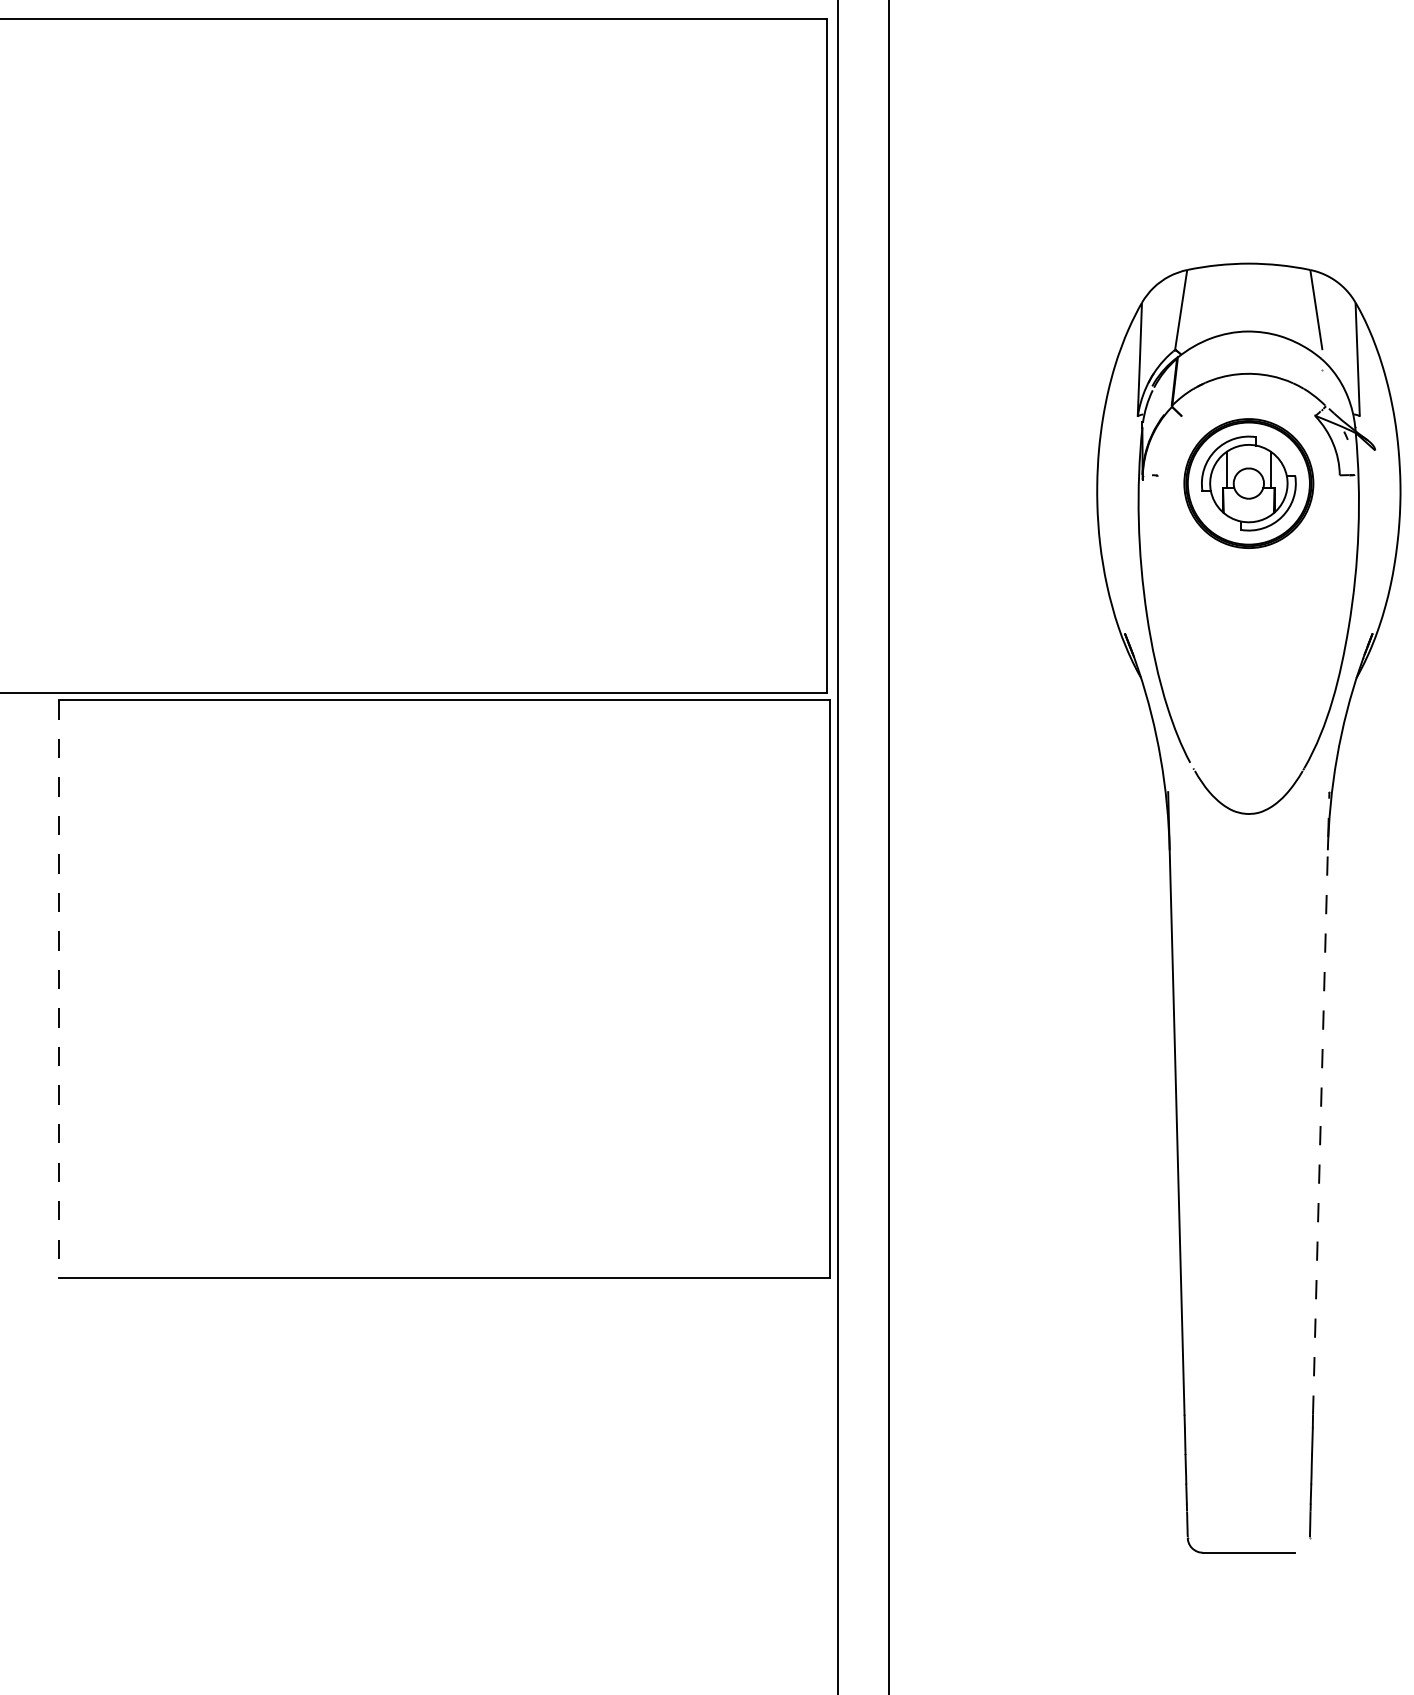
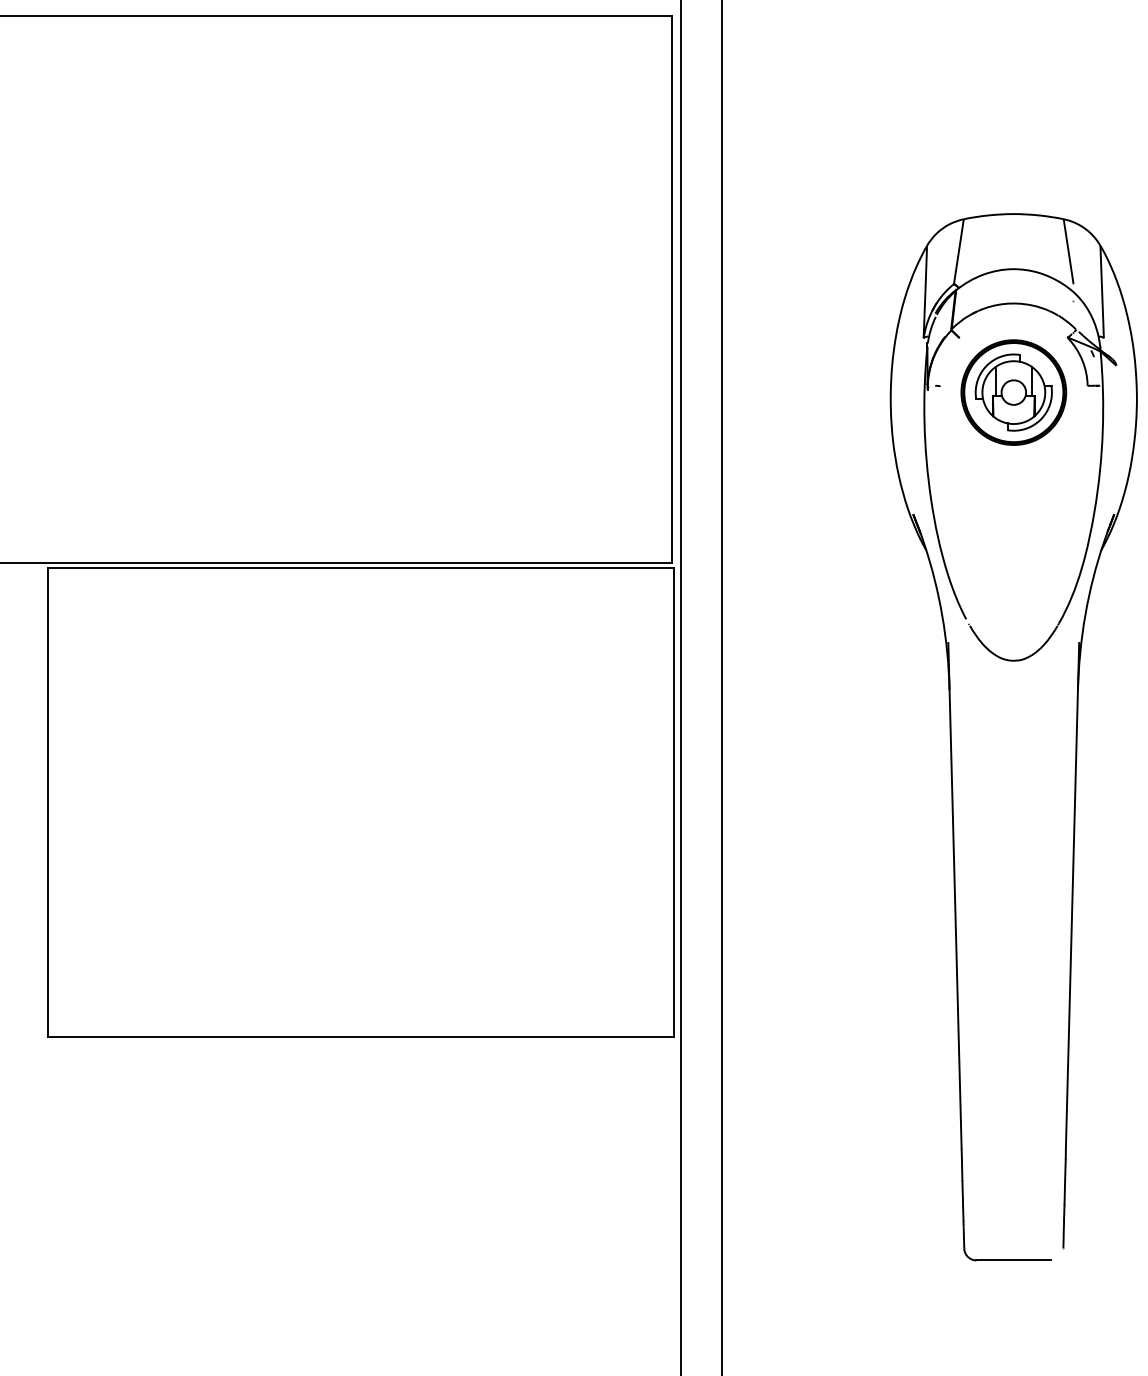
line: (59, 989) -> (48, 803), dashed -> solid
line: (1321, 1102) -> (1072, 894), dashed -> solid

